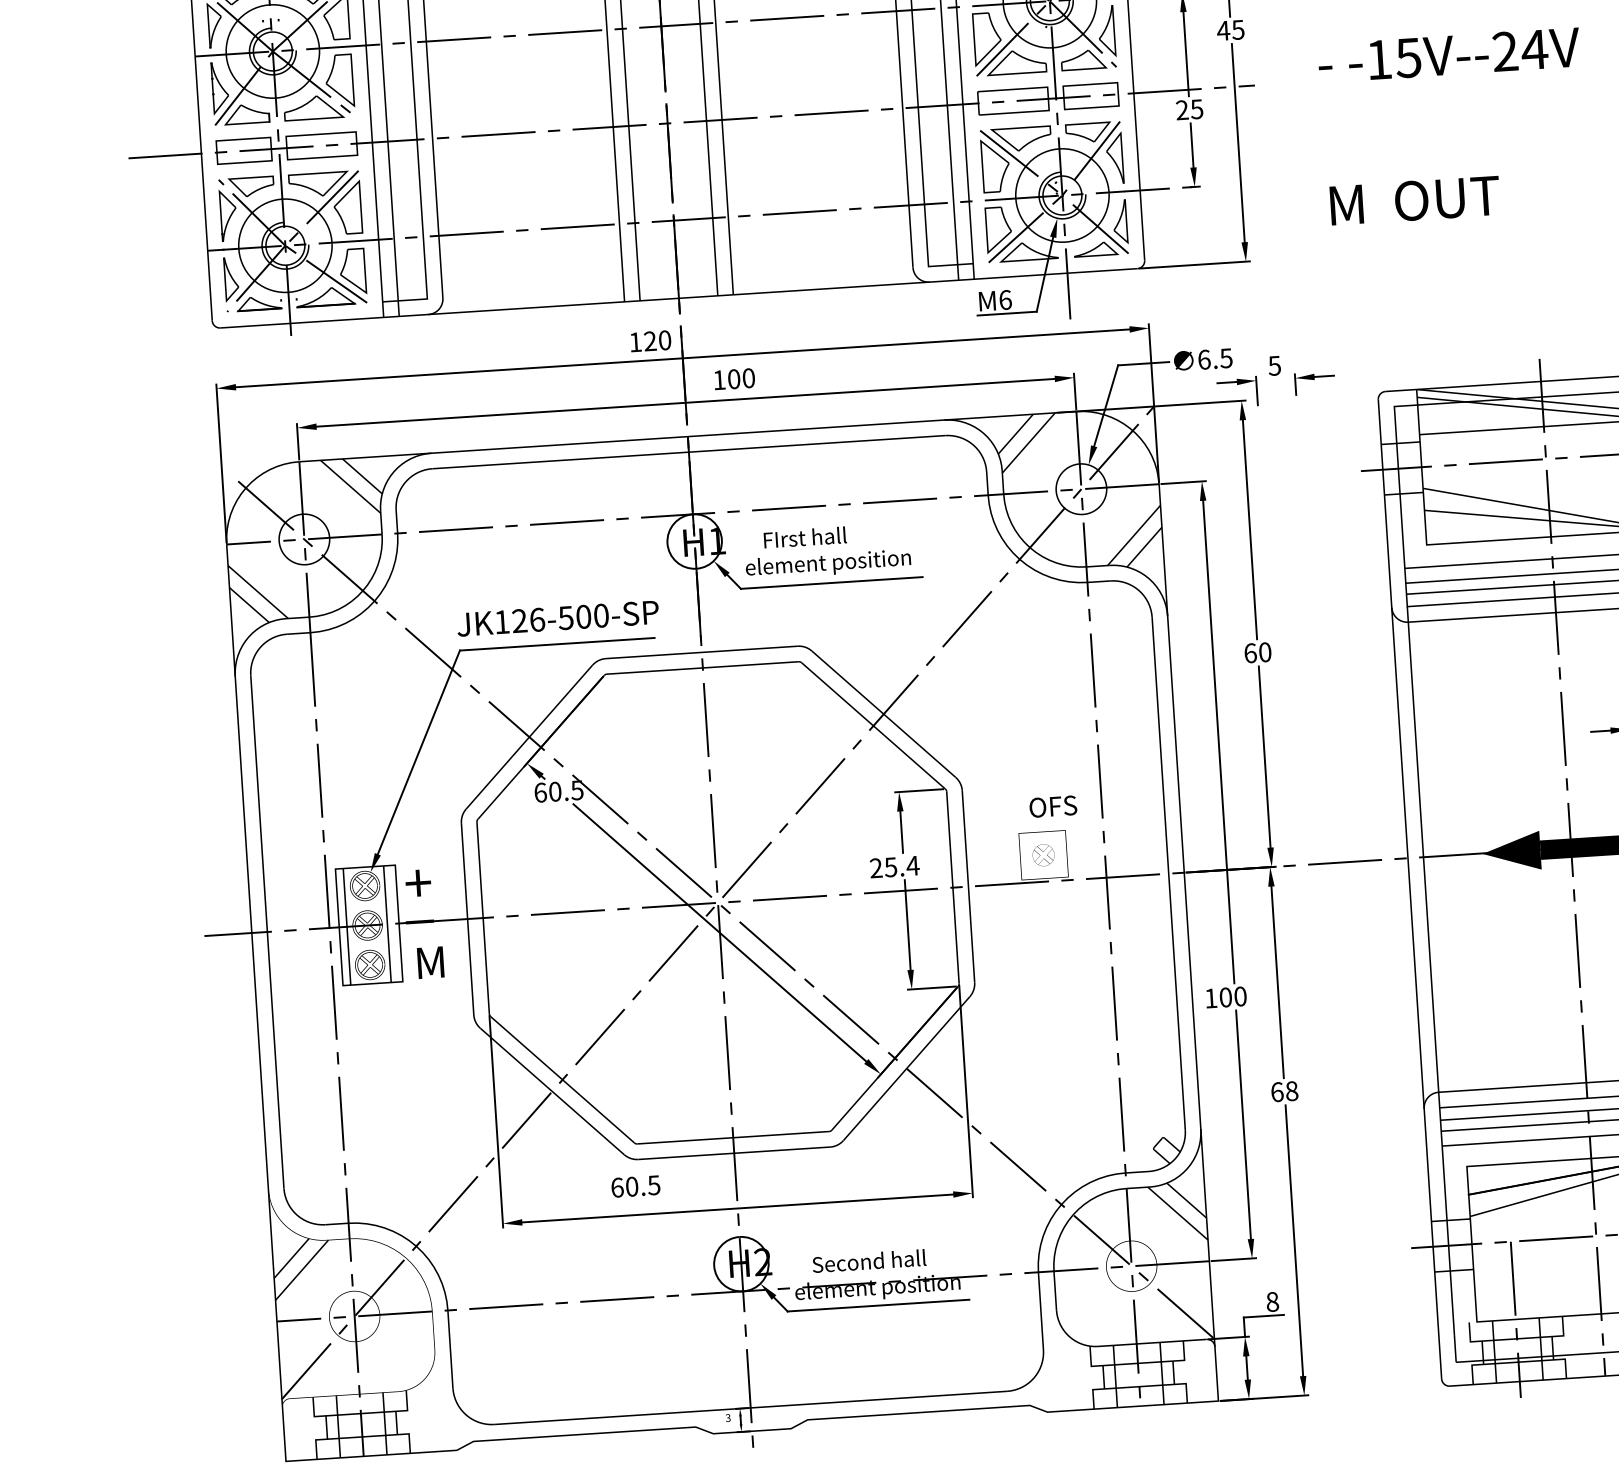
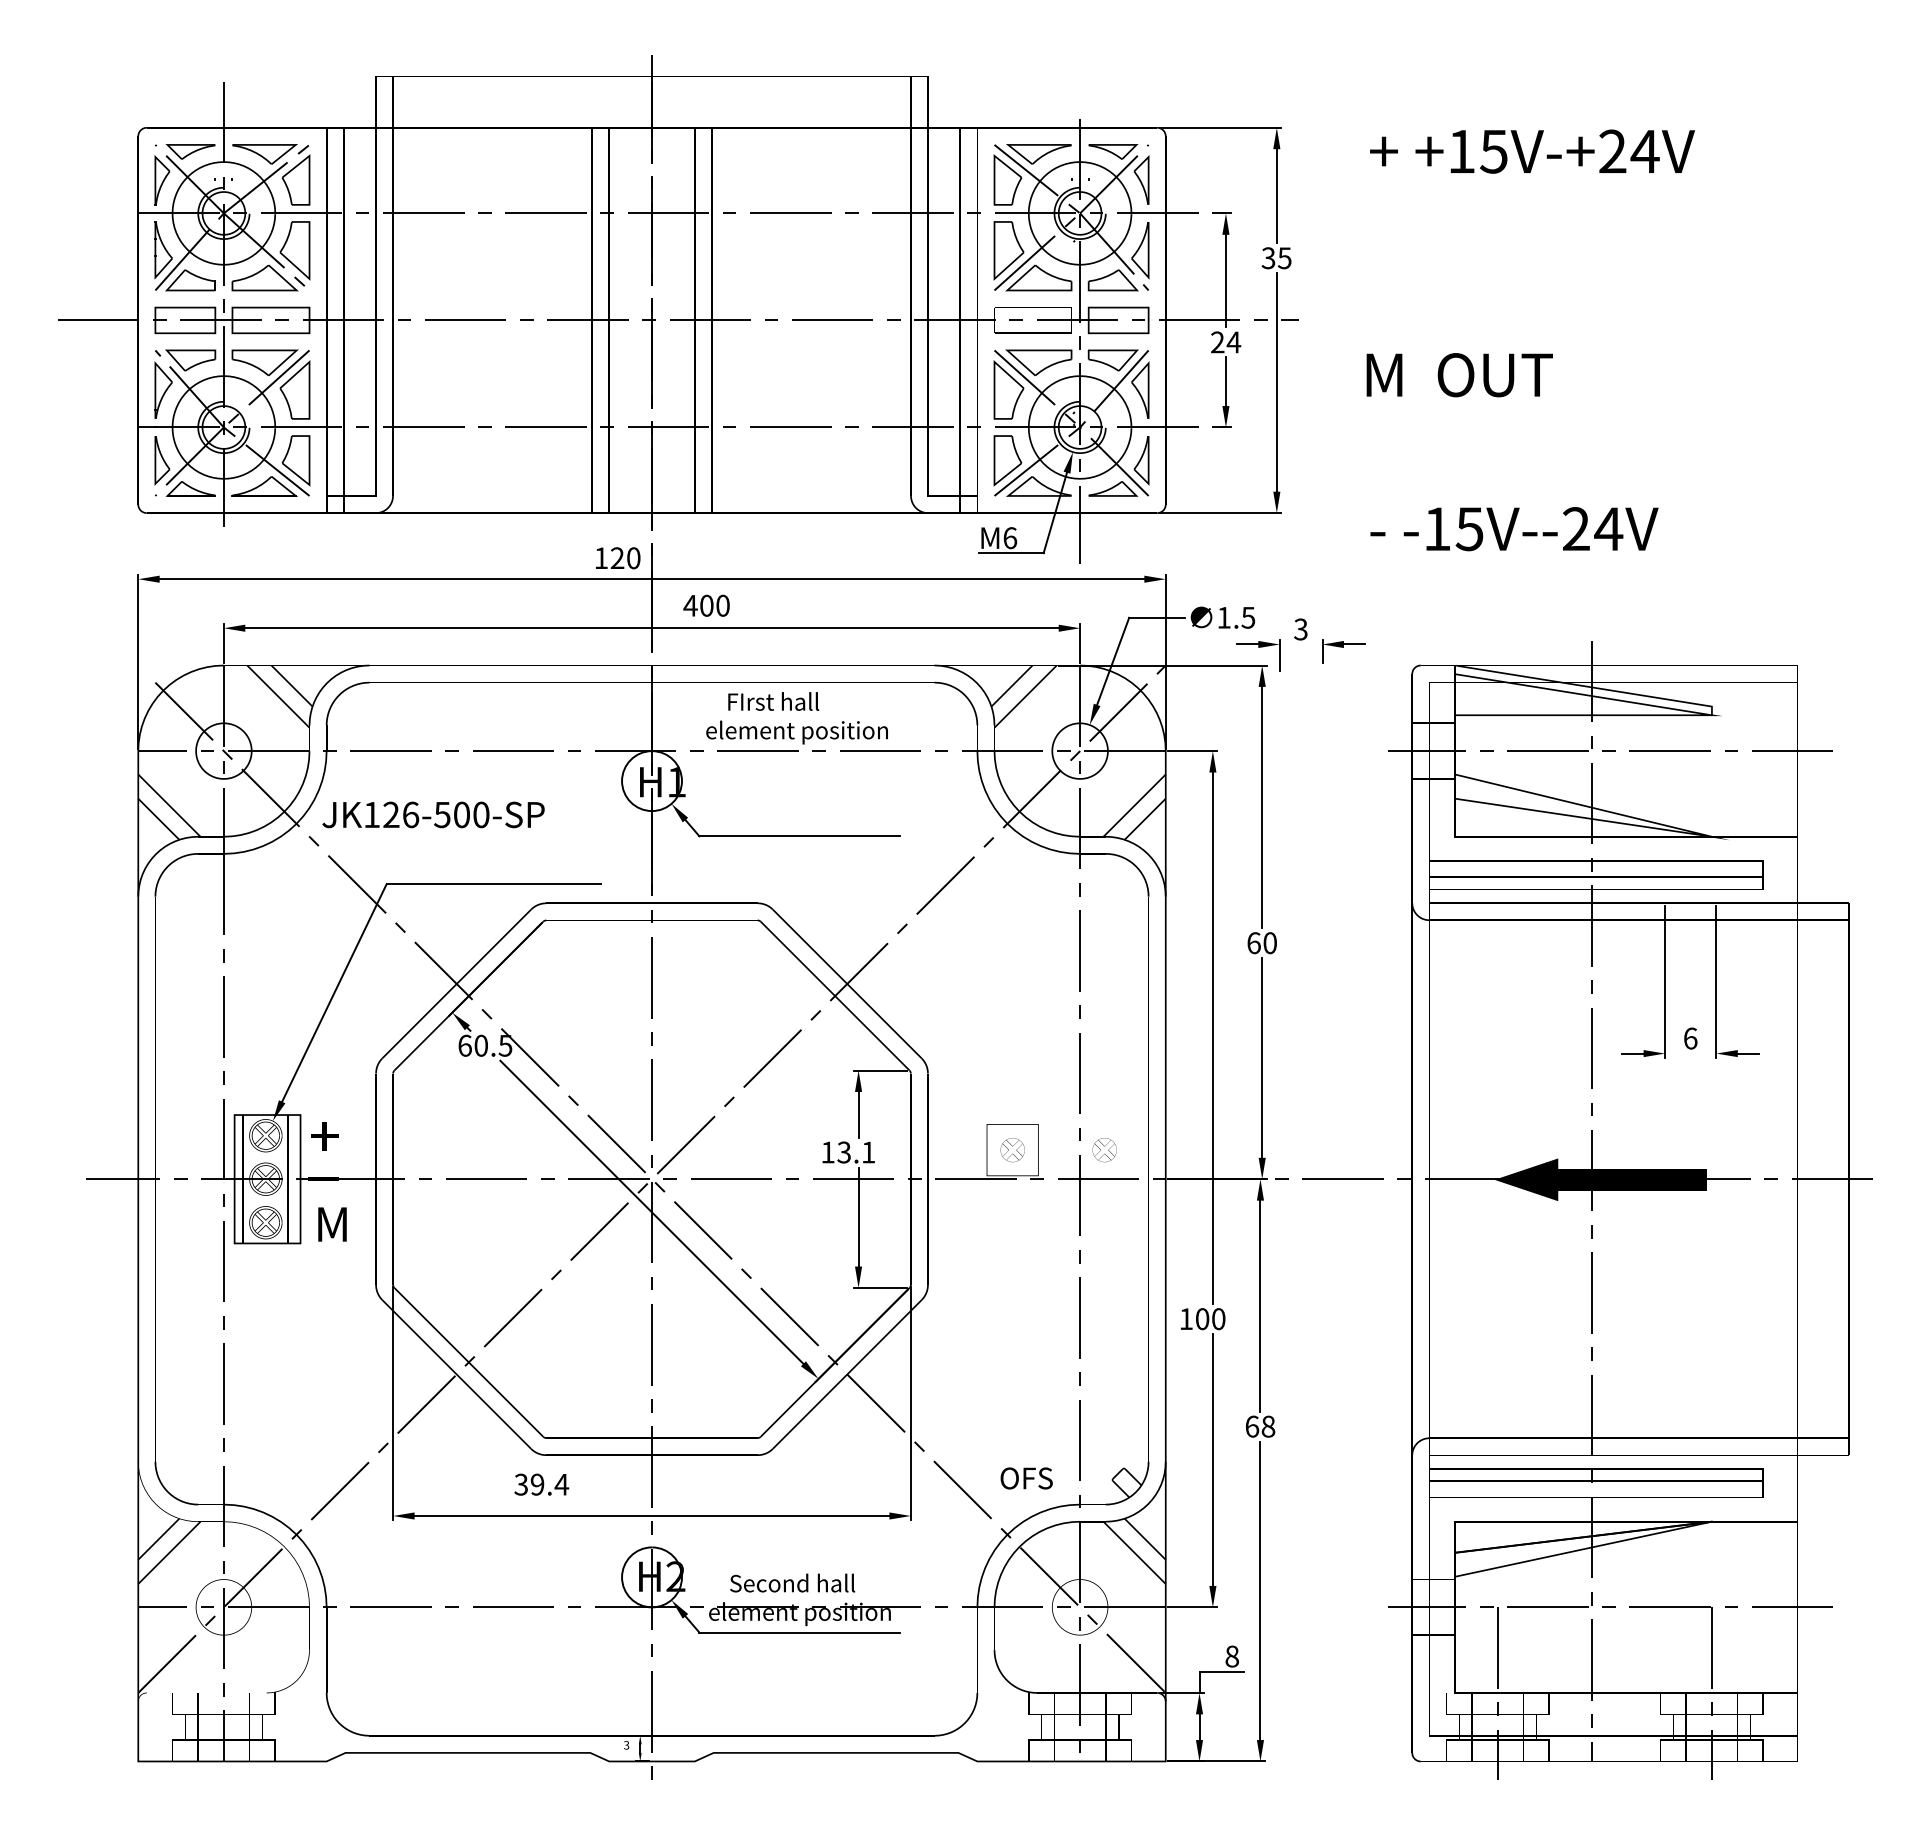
text: (1223, 31) -> (1268, 258), 45 -> 35
text: (1449, 55) -> (1514, 529), moved
text: (1196, 109) -> (1233, 342), 25 -> 24
text: (1414, 200) -> (1459, 375), moved
text: (1203, 359) -> (1223, 617), 6.5 -> 1.5
text: (1275, 364) -> (1301, 628), 5 -> 3
text: (719, 379) -> (690, 605), 100 -> 400
text: (826, 551) -> (796, 718), moved
text: (557, 618) -> (433, 814), moved
text: (1053, 806) -> (1026, 1478), moved
part: (1126, 850) -> (1104, 1150), added
text: (894, 867) -> (848, 1152), 25.4 -> 13.1
text: (635, 1186) -> (541, 1484), 60.5 -> 39.4

